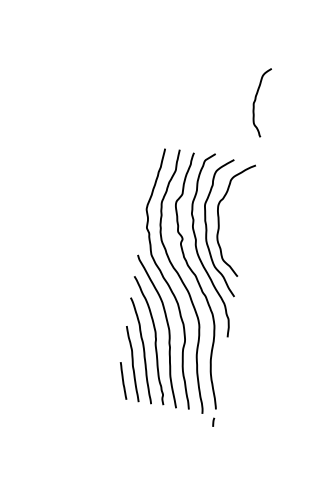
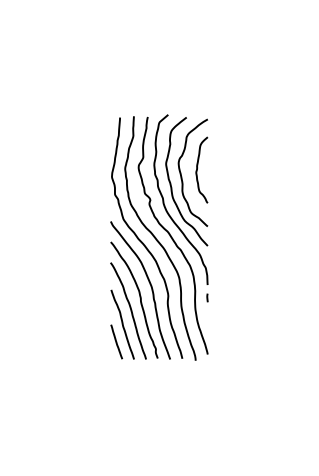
curve: (255, 100) -> (197, 169), moved
curve: (213, 421) -> (207, 297), moved

